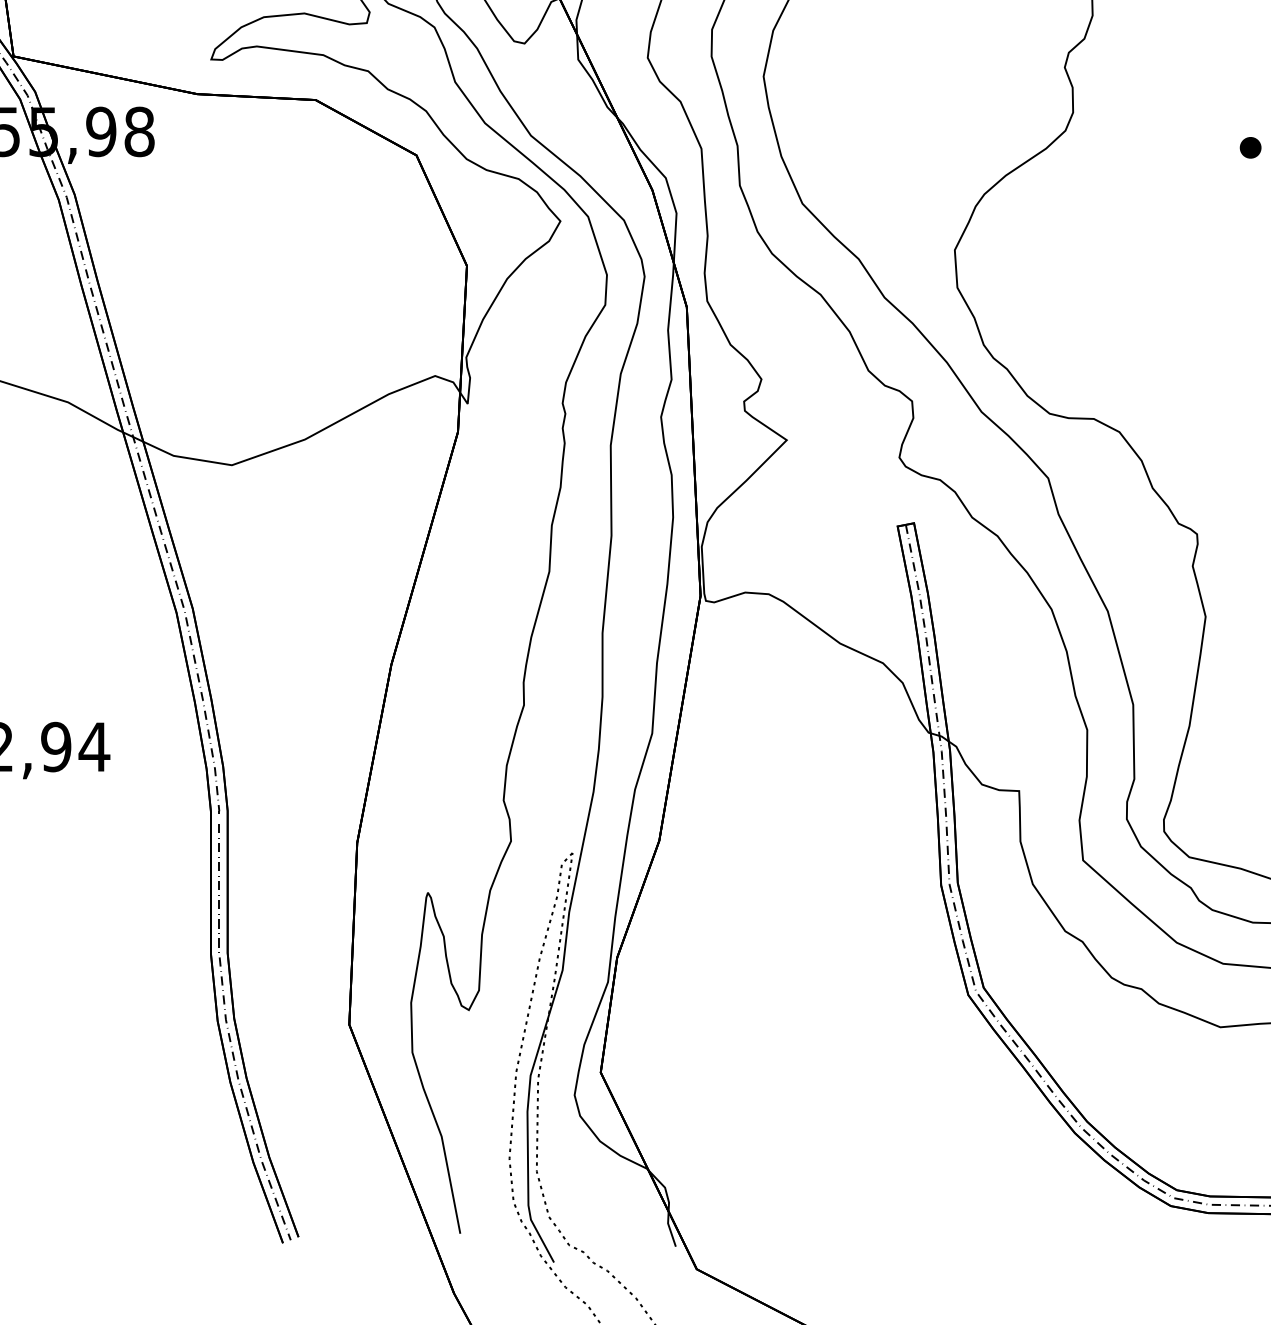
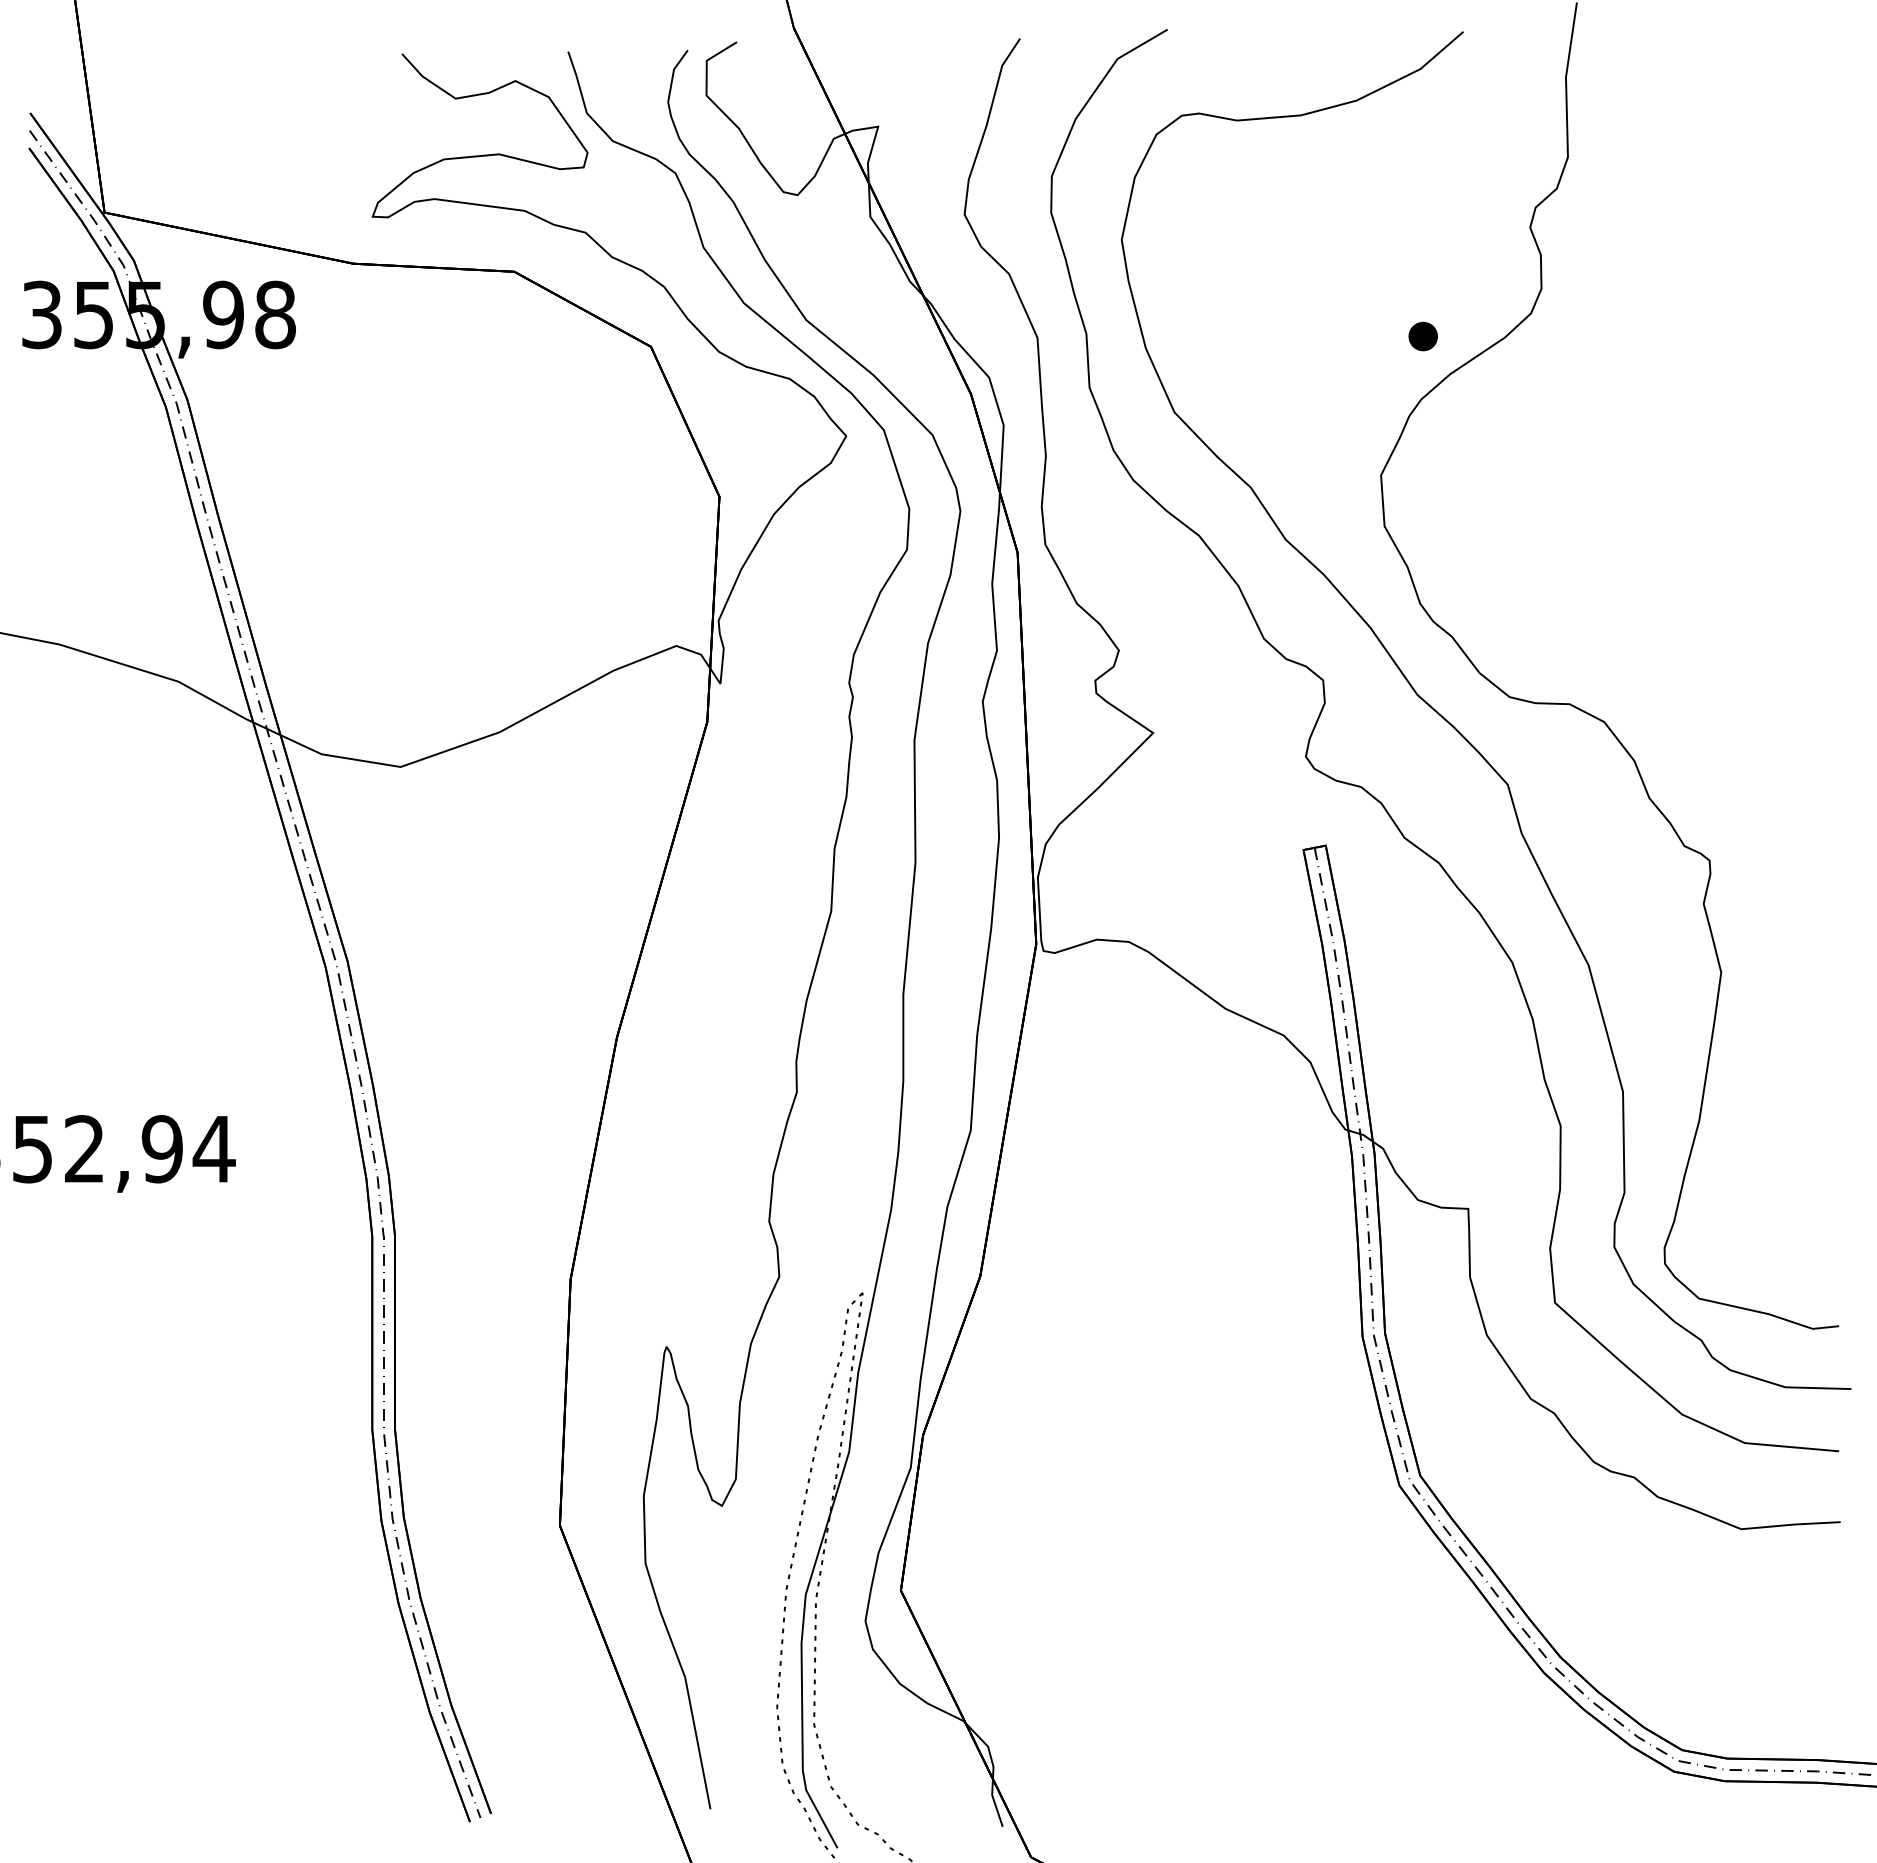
part: (1250, 147) -> (1422, 336), moved

